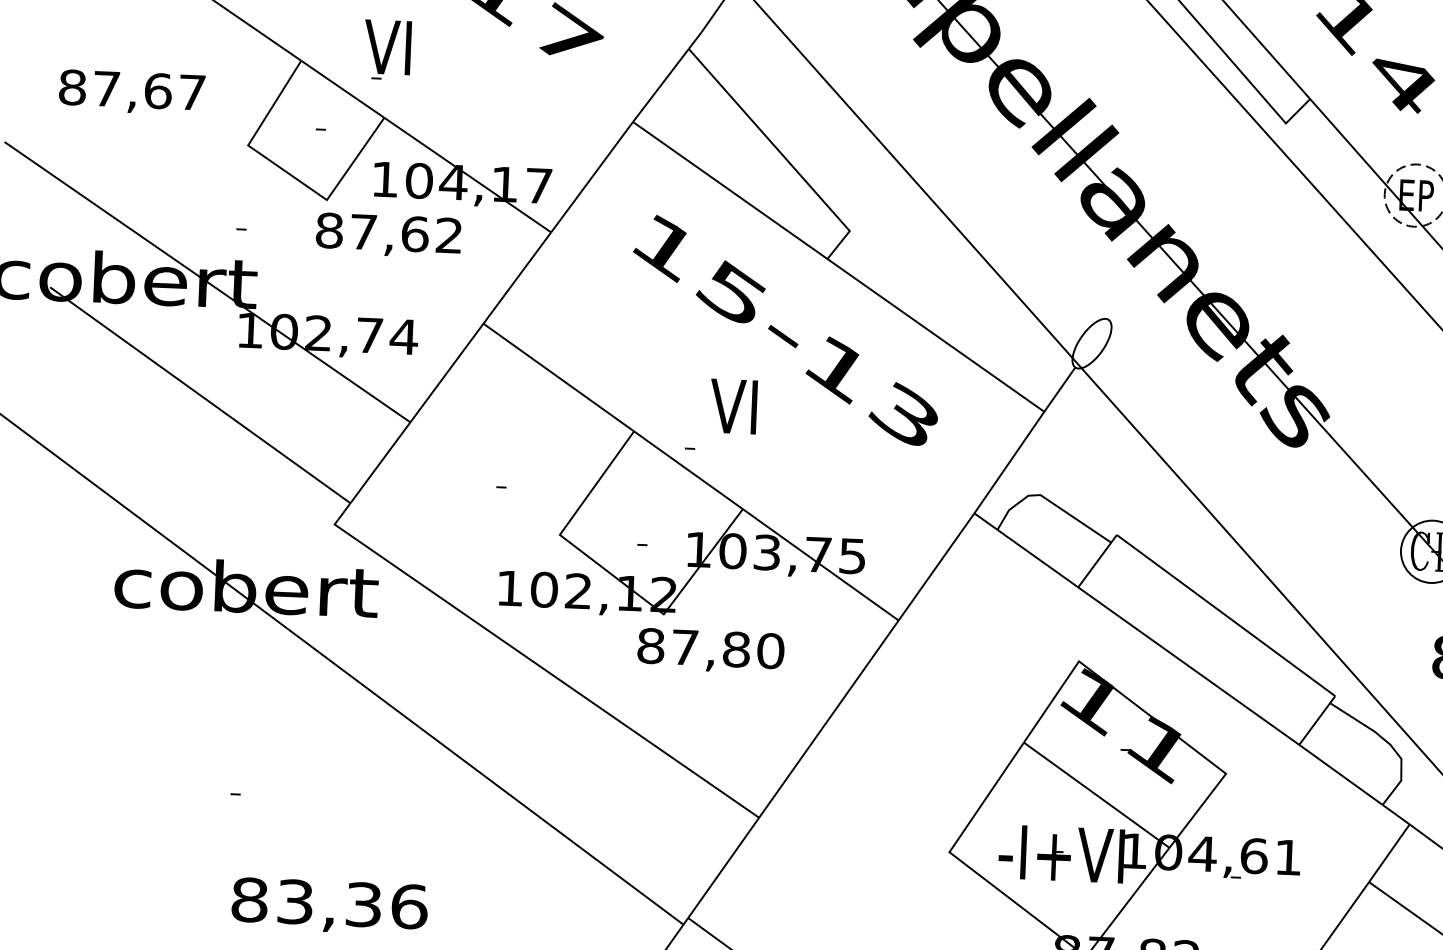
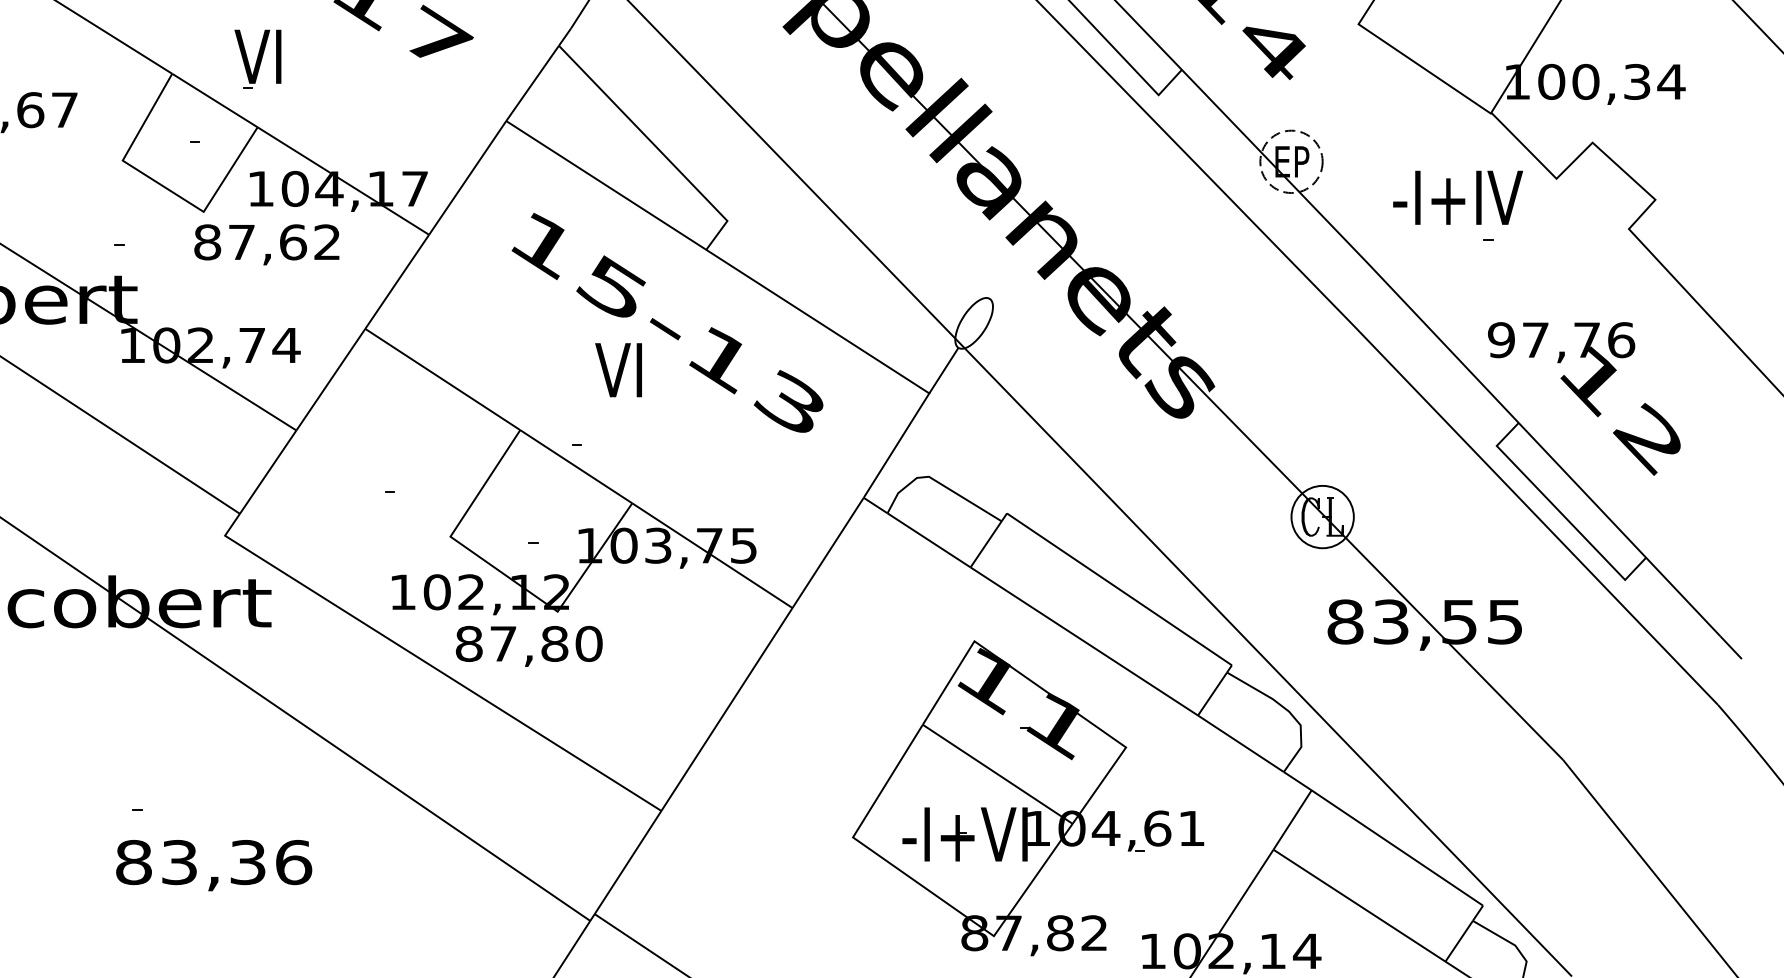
text: (733, 406) -> (618, 370), moved
text: (710, 650) -> (528, 645), moved
text: (330, 906) -> (214, 865), moved

